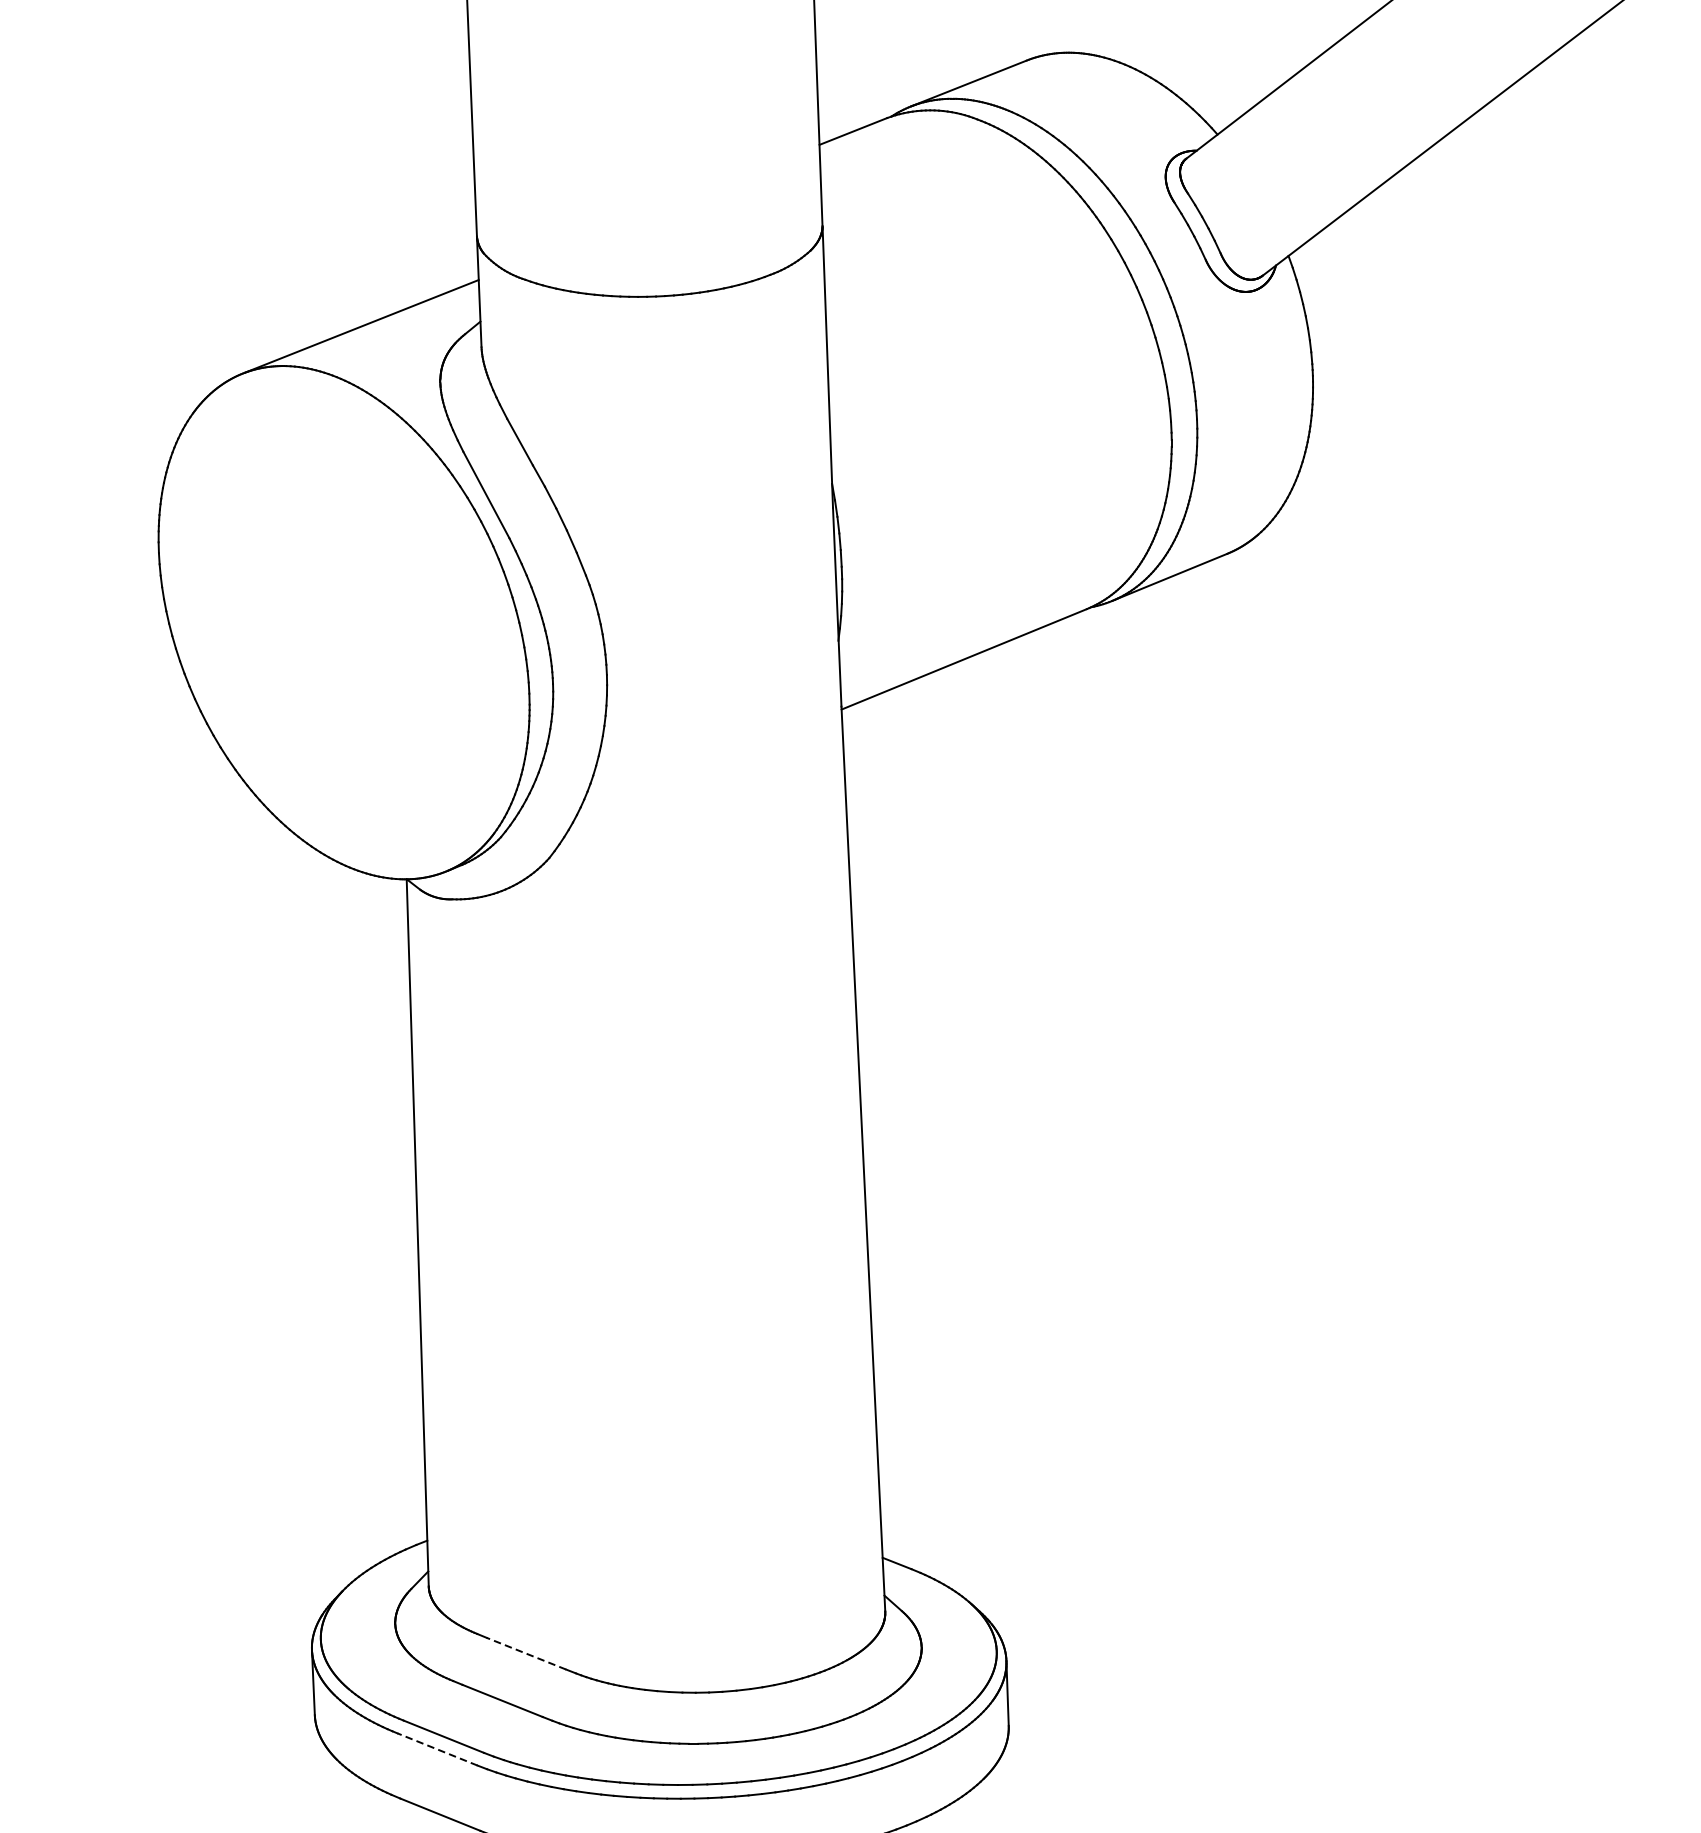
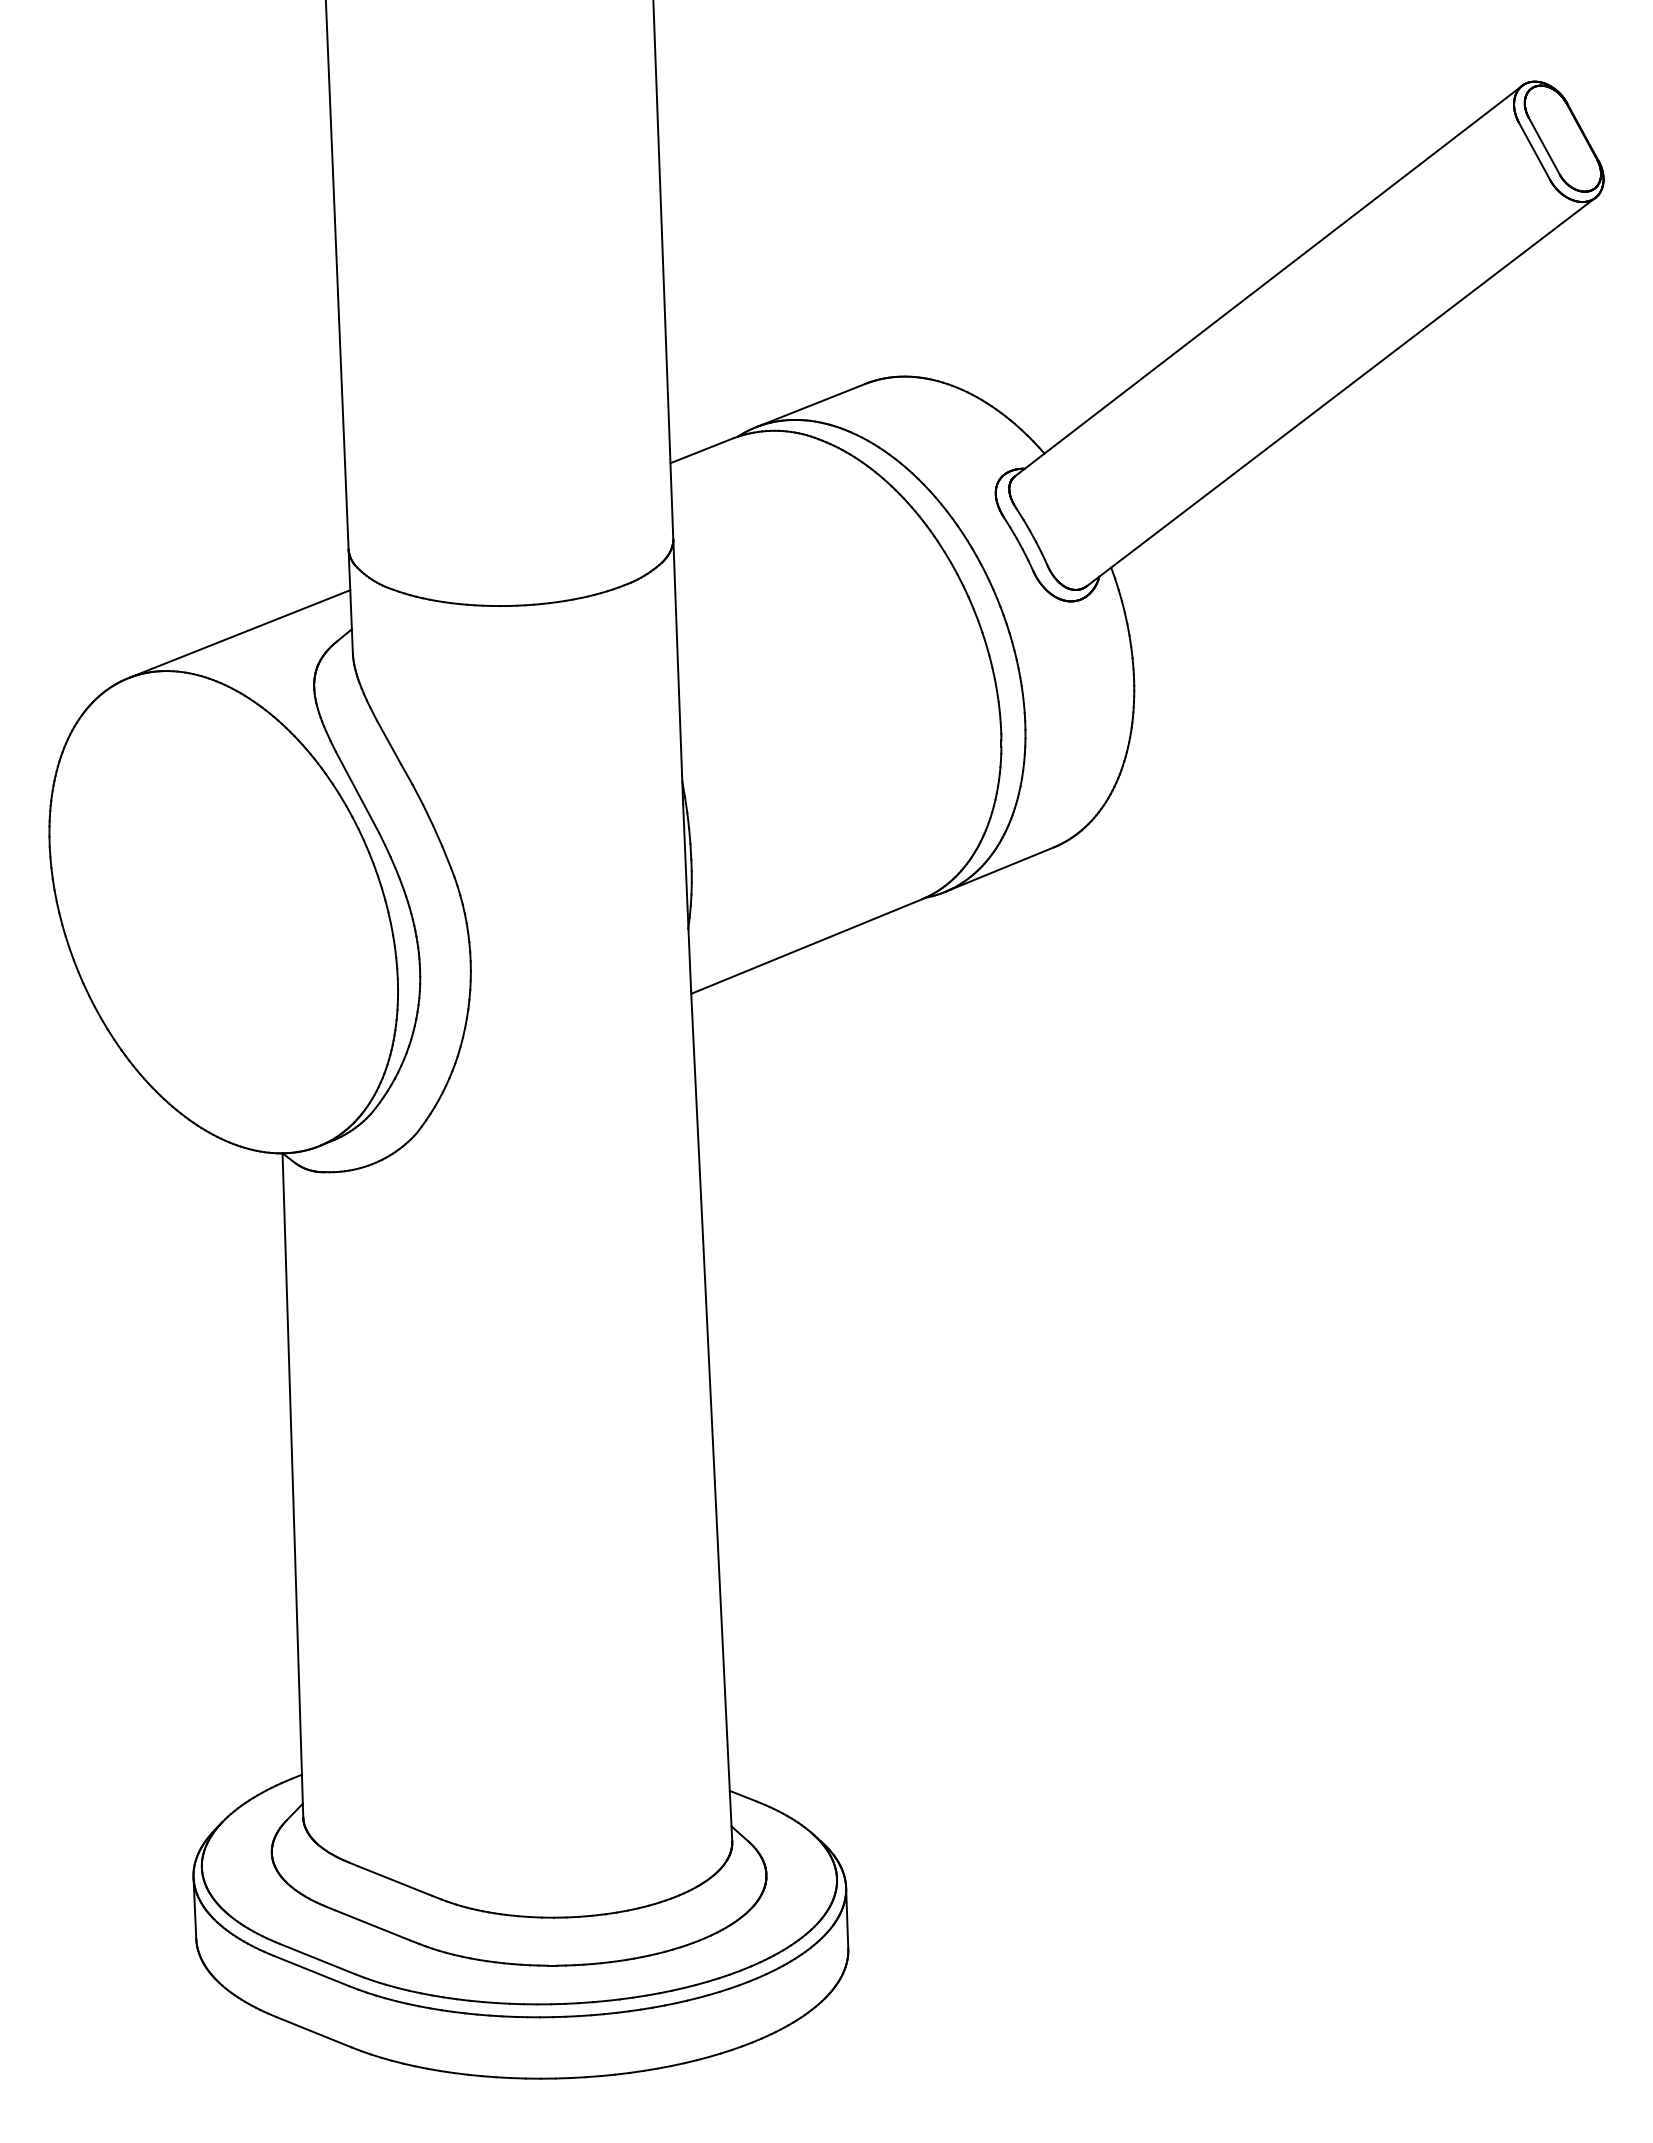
line: (525, 1653) -> (394, 1880), dashed -> solid
line: (437, 1749) -> (311, 1971), dashed -> solid

